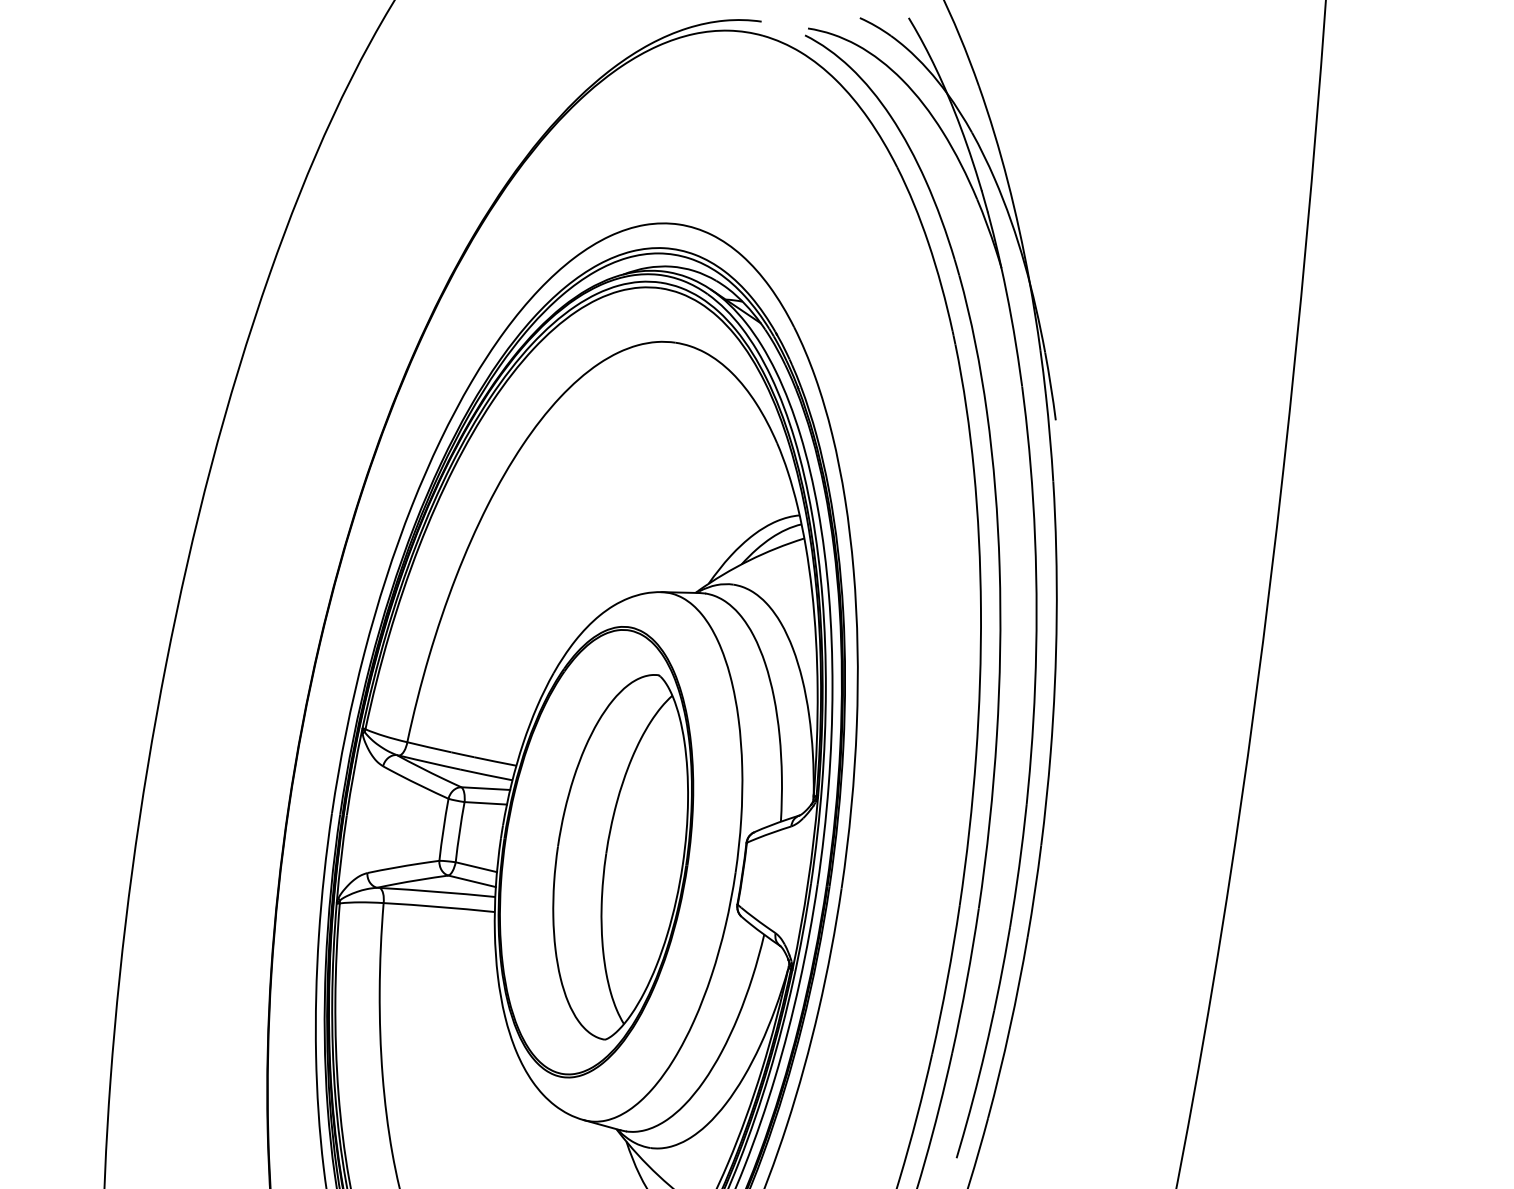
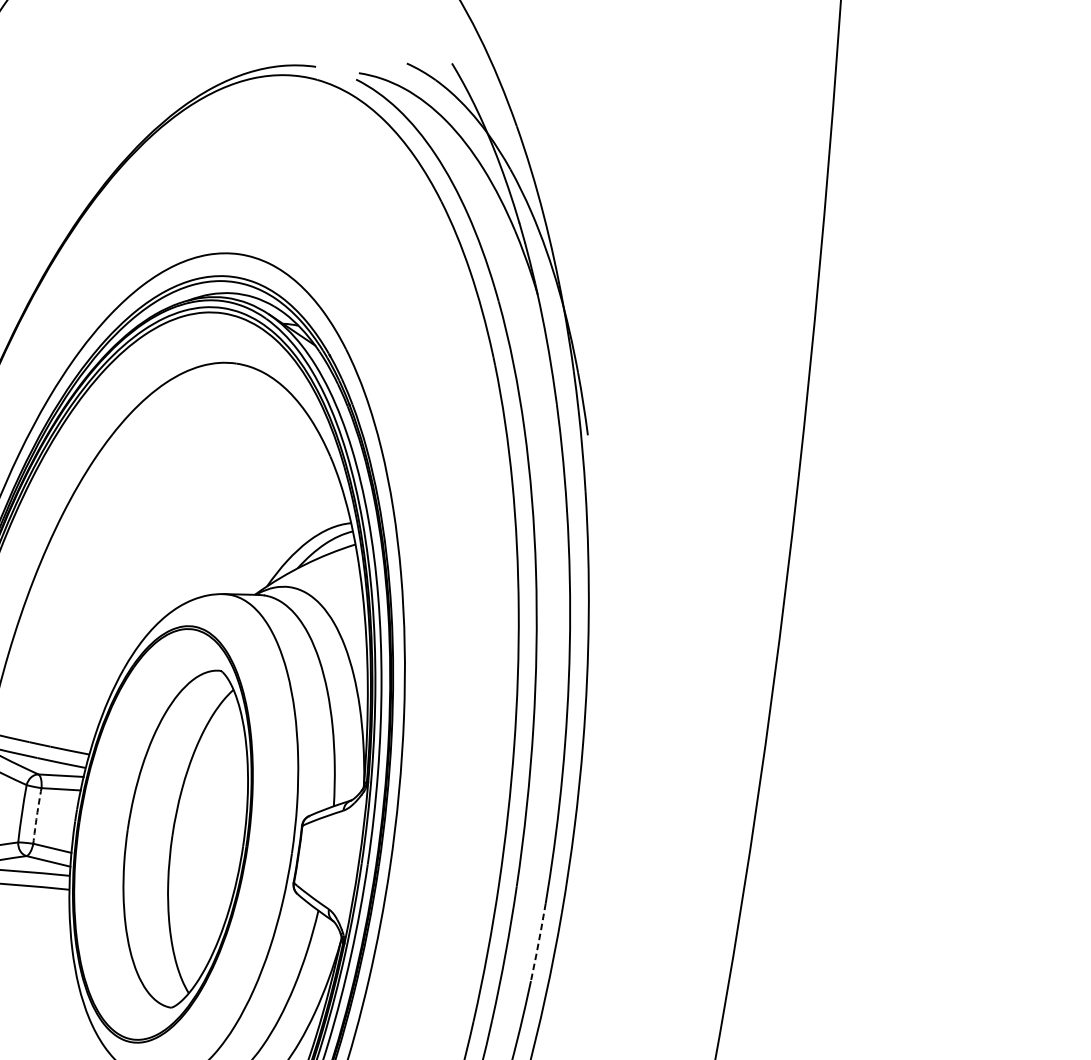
arc: (459, 832) -> (36, 816), solid -> dashed
line: (1002, 969) -> (538, 942), solid -> dashed

